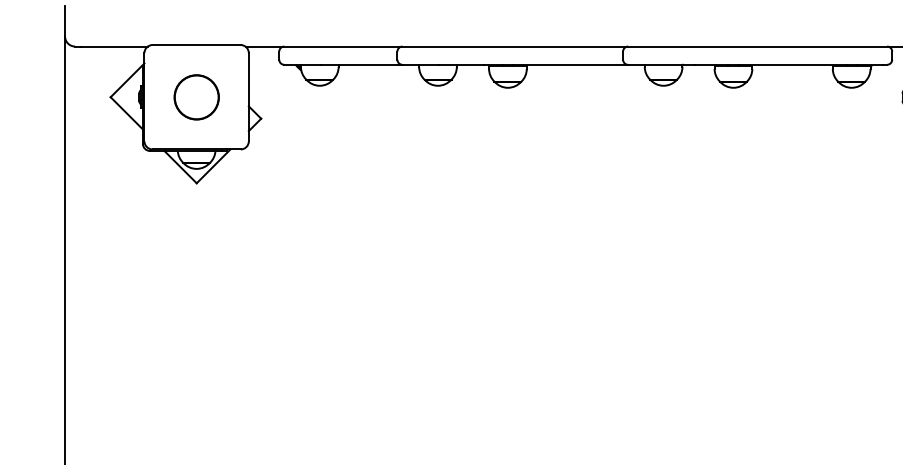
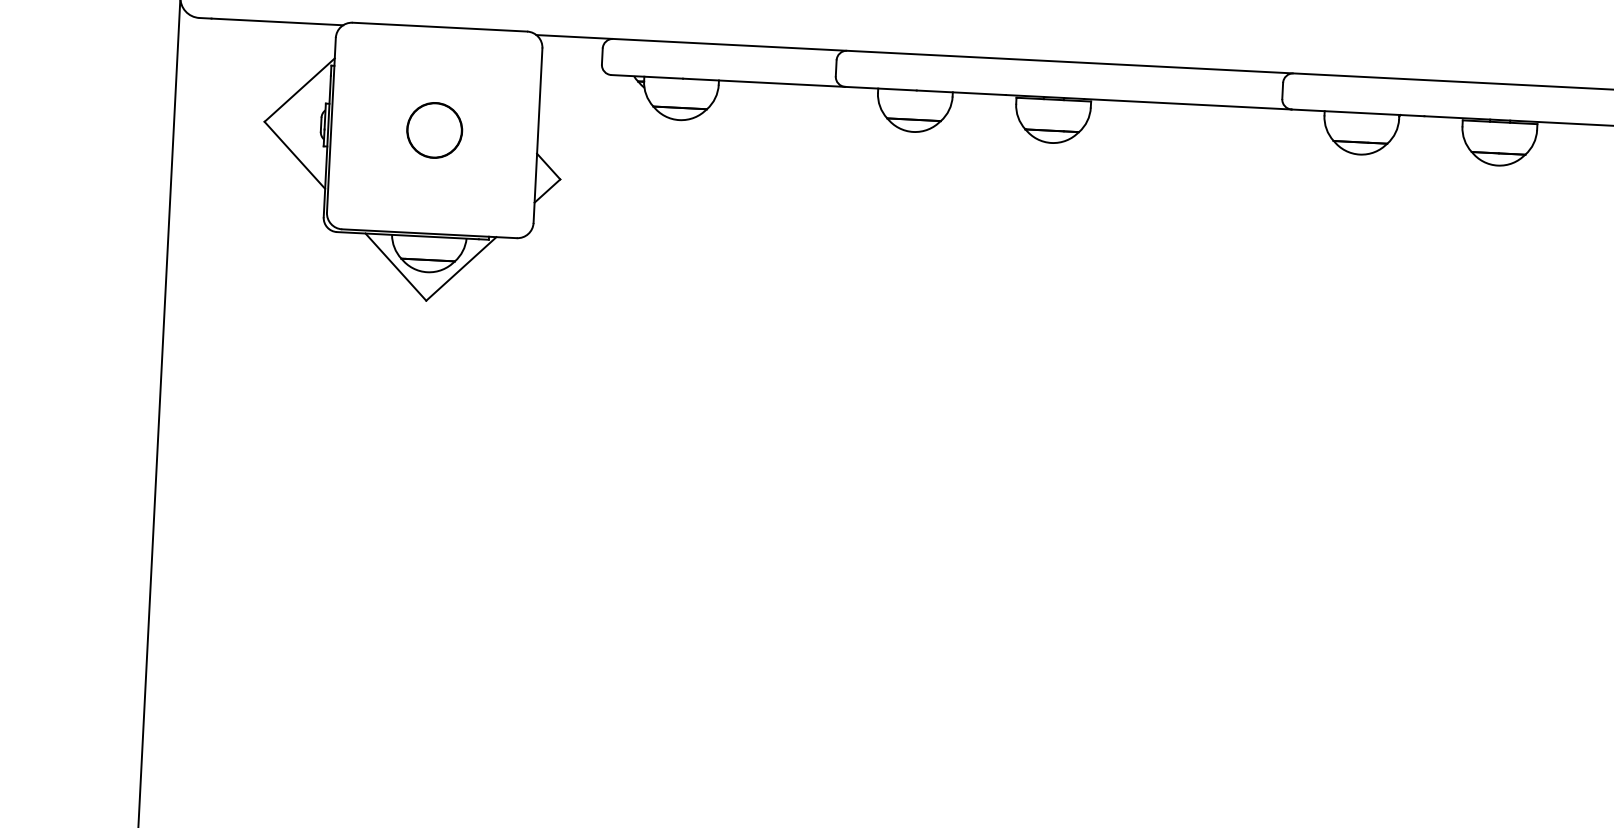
part: (196, 96) -> (434, 128), size x0.62

